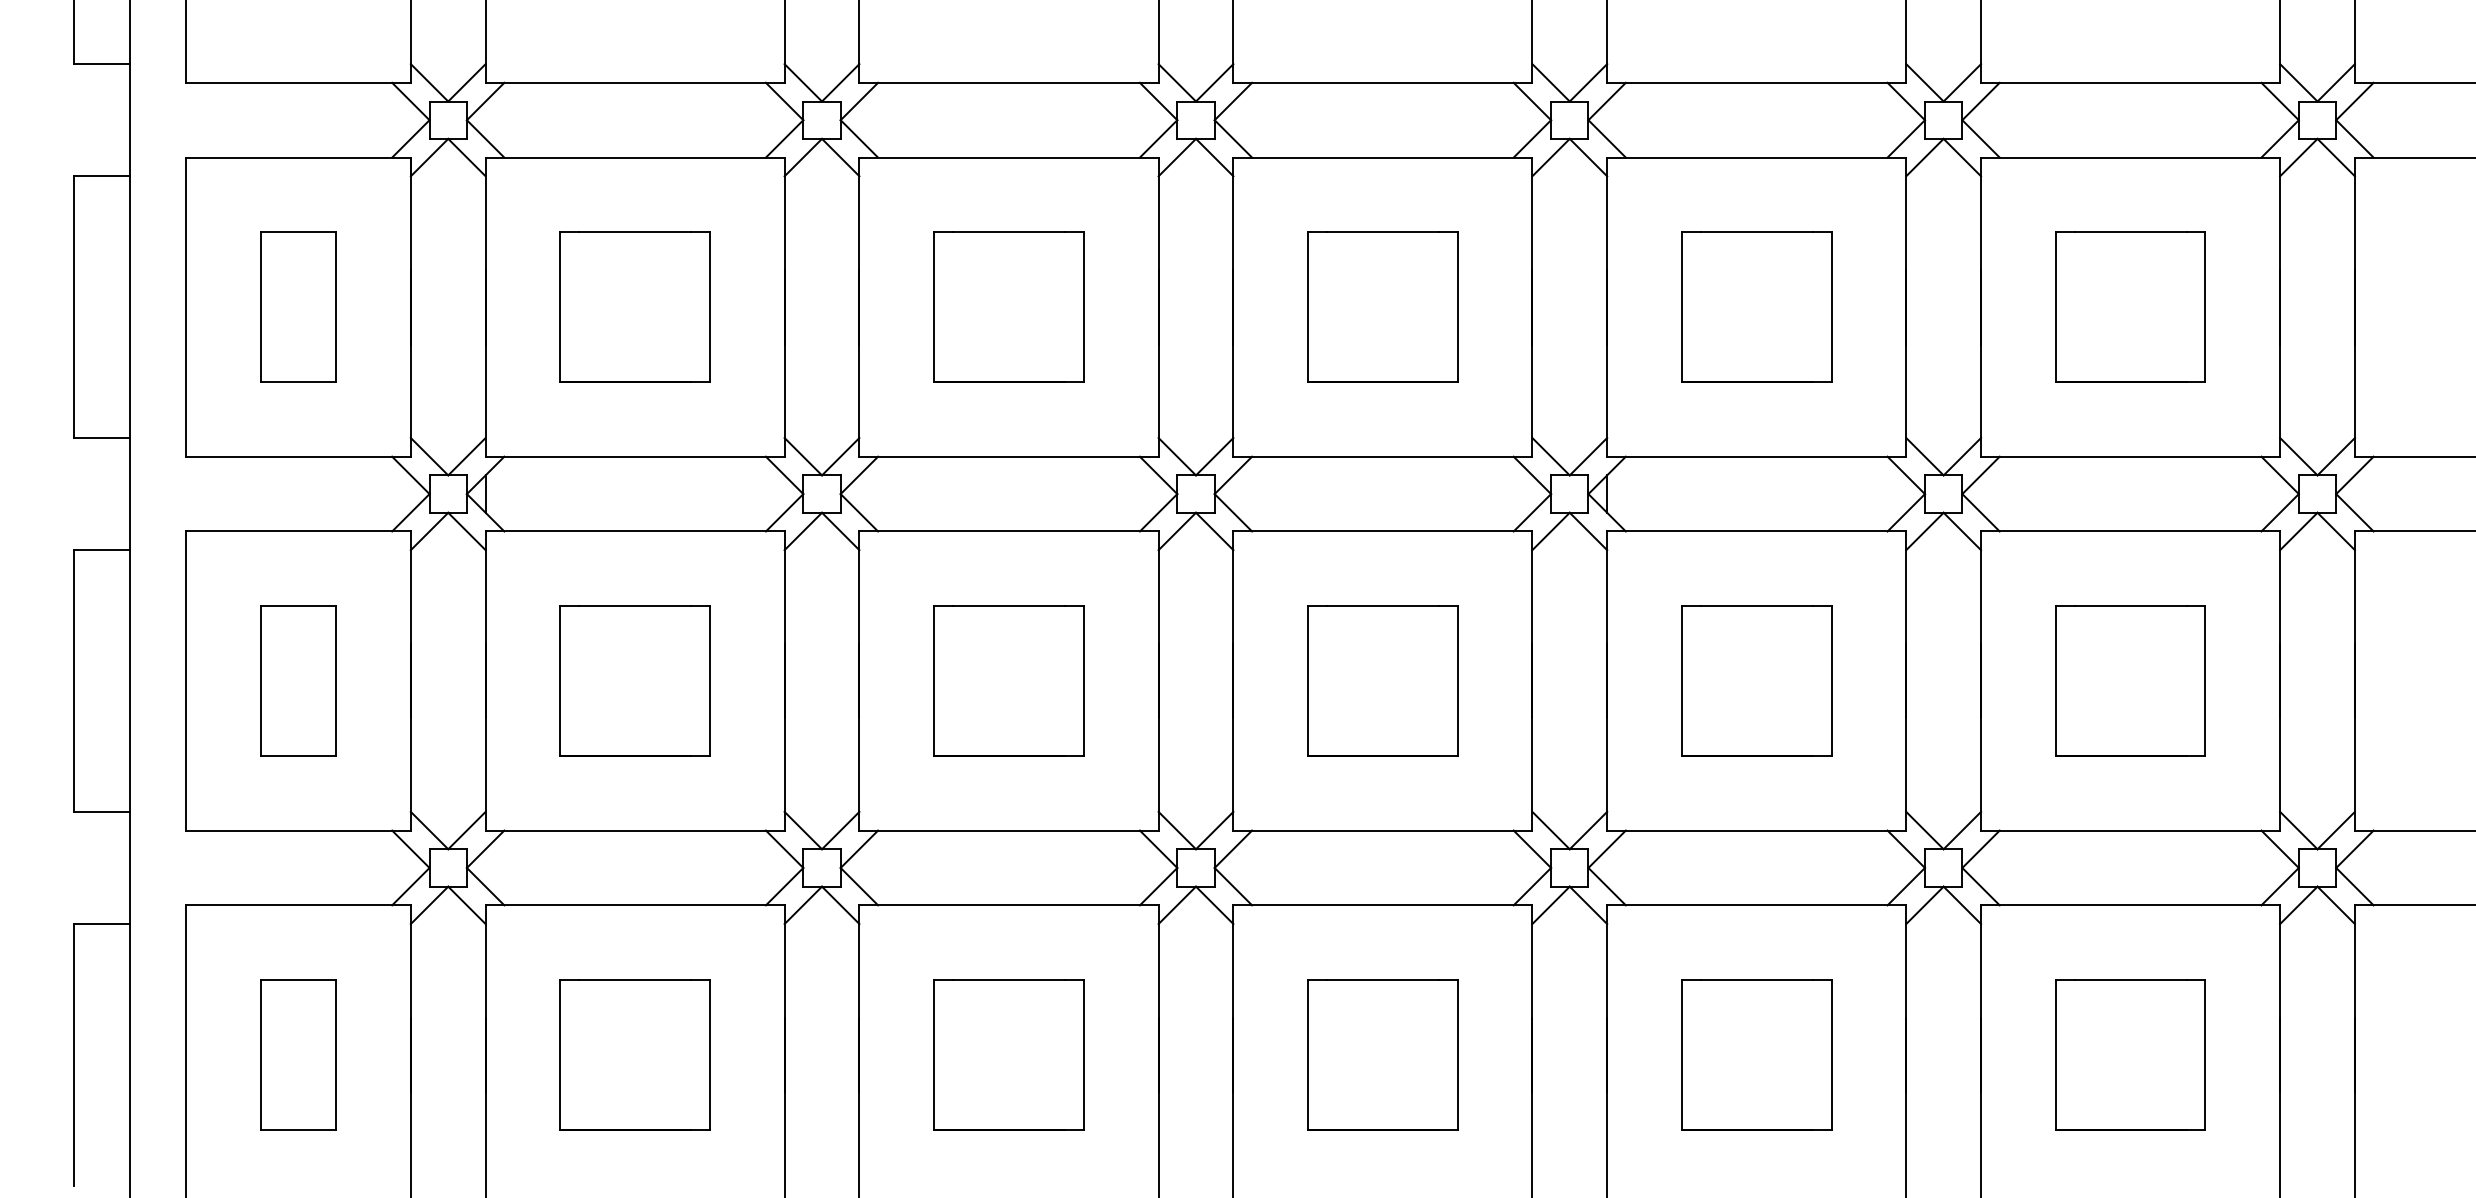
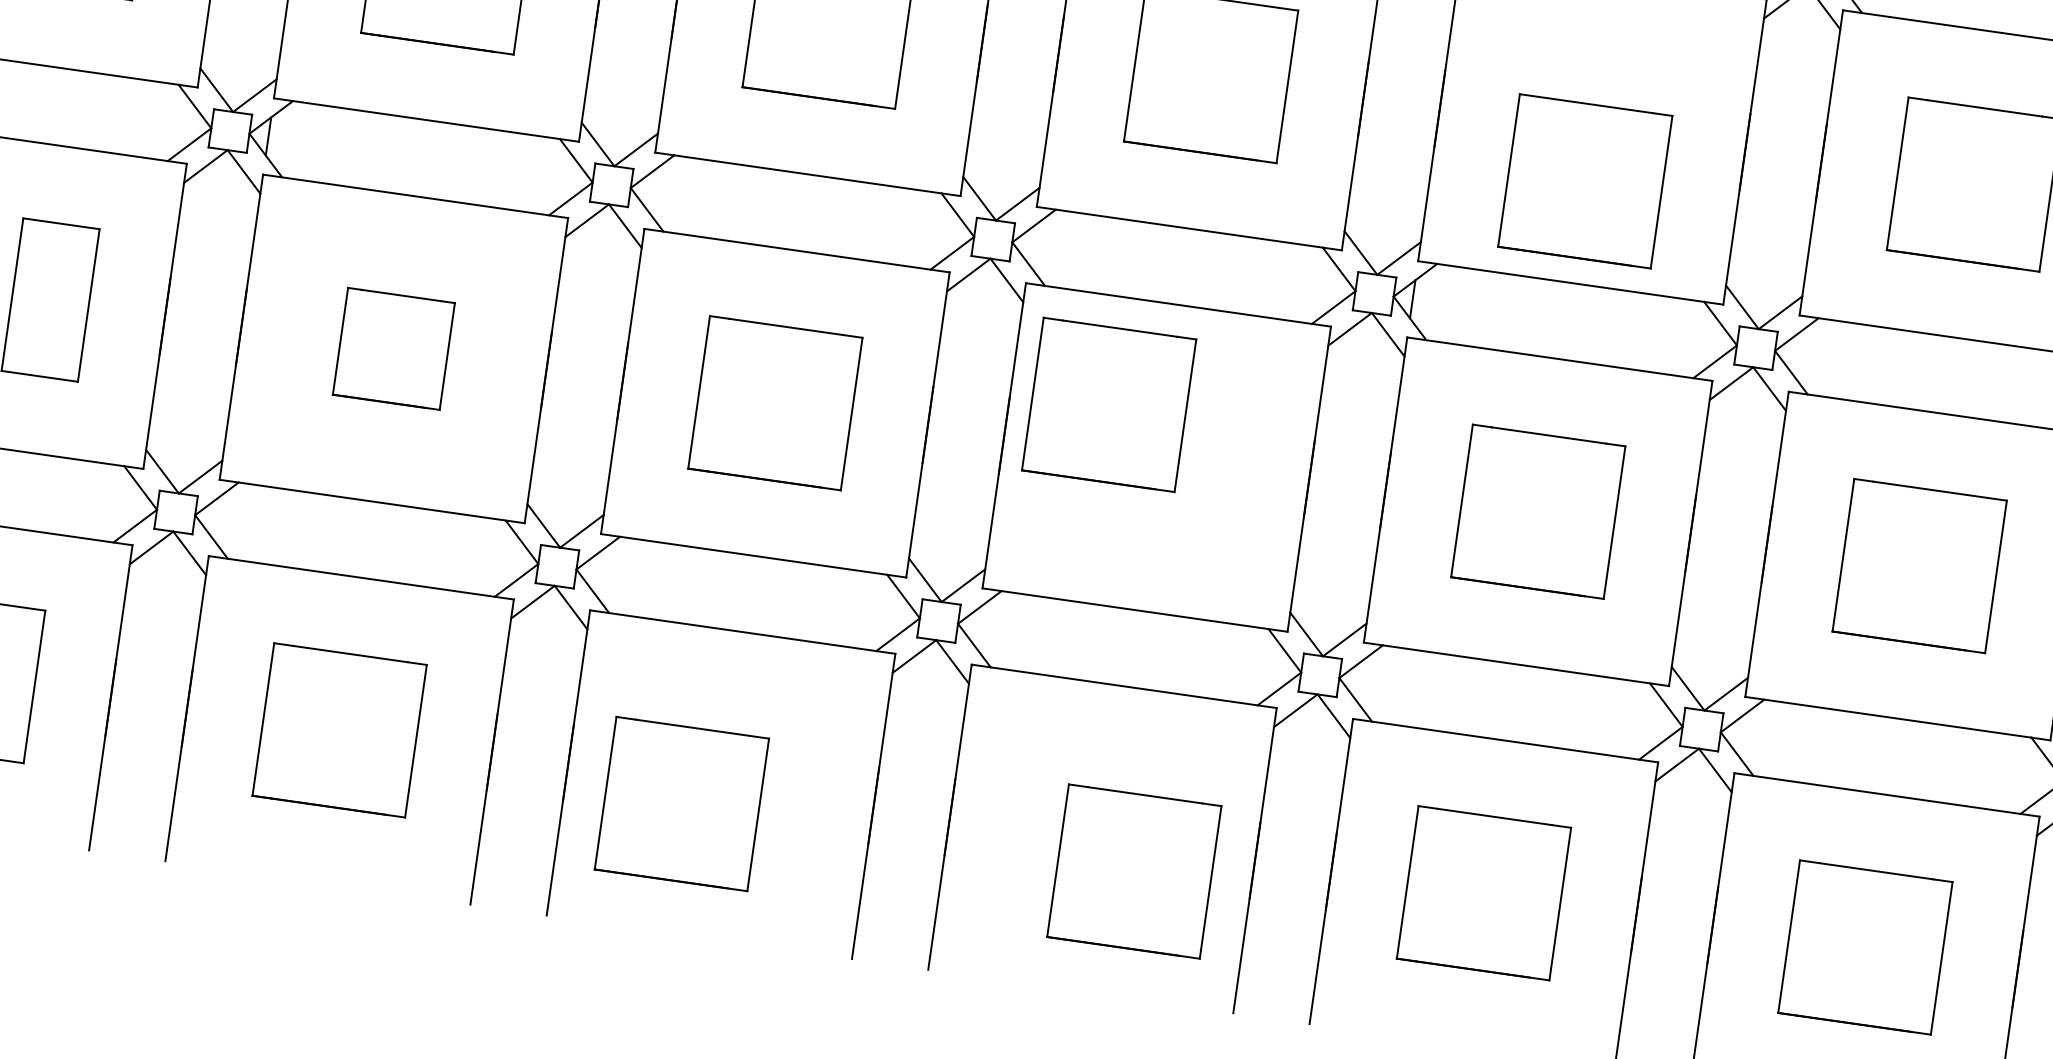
part: (1756, 306) -> (1585, 180), moved
part: (634, 680) -> (393, 348), size x0.7
part: (1382, 680) -> (1108, 404), moved
part: (1008, 1054) -> (681, 803), moved
part: (1382, 1054) -> (1133, 871), moved

